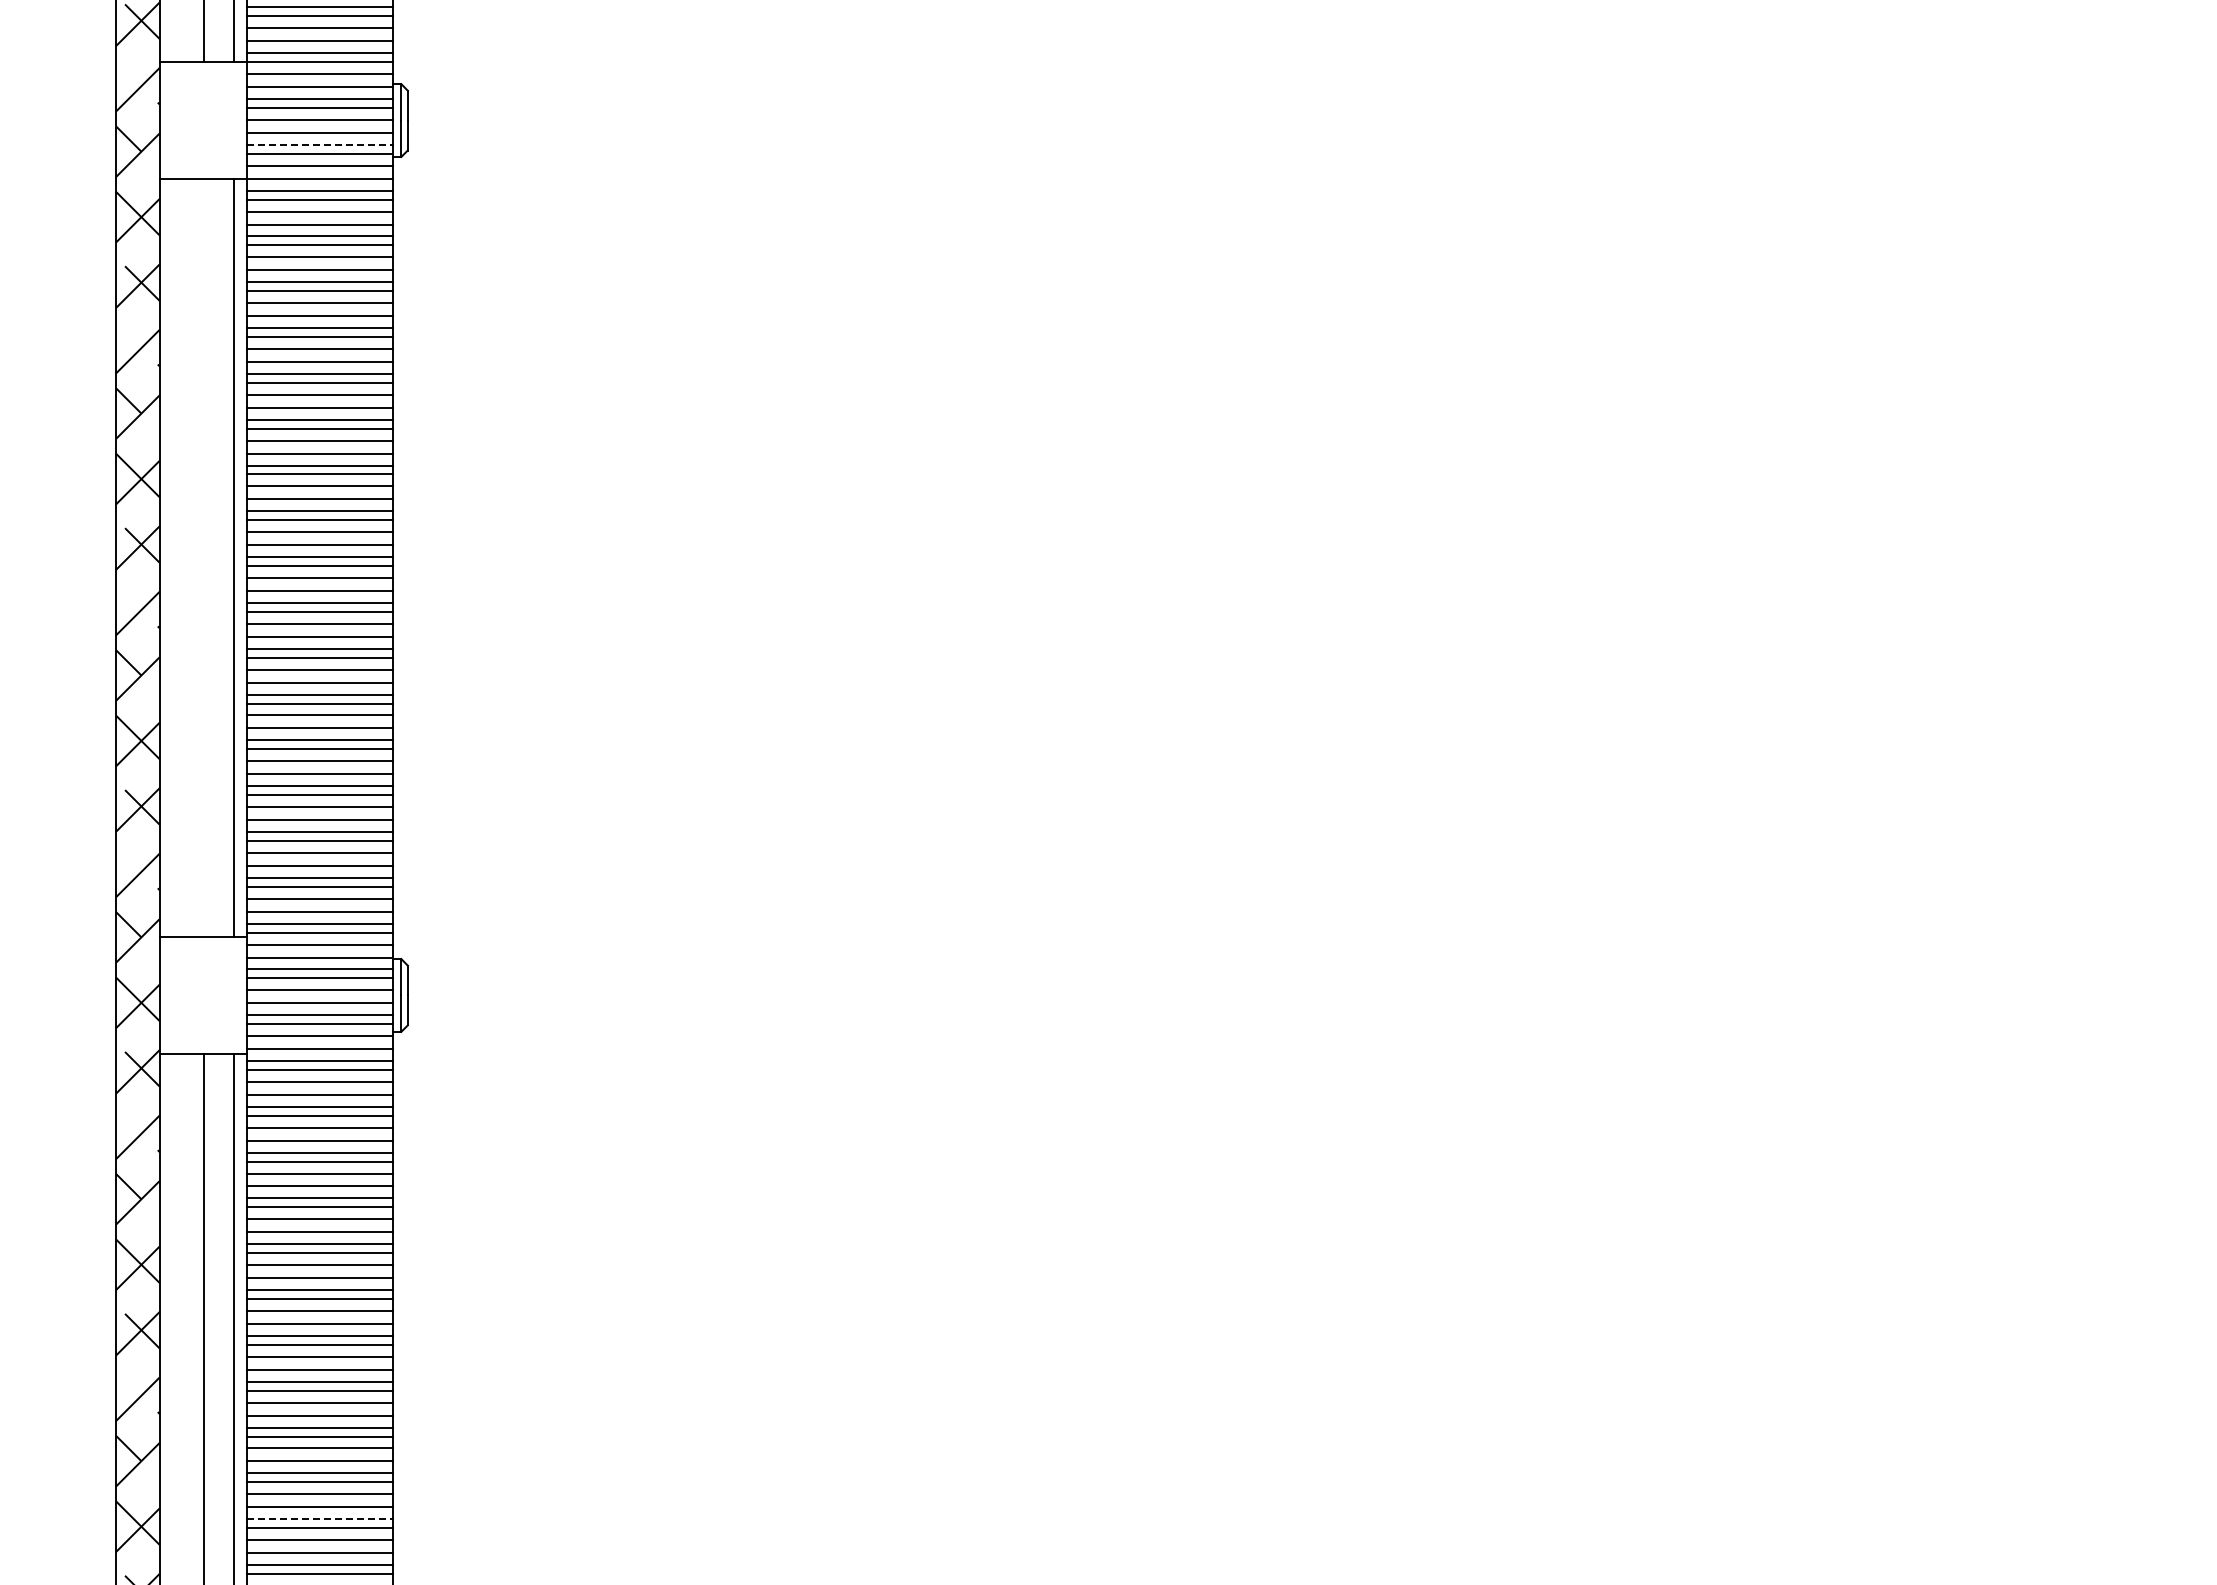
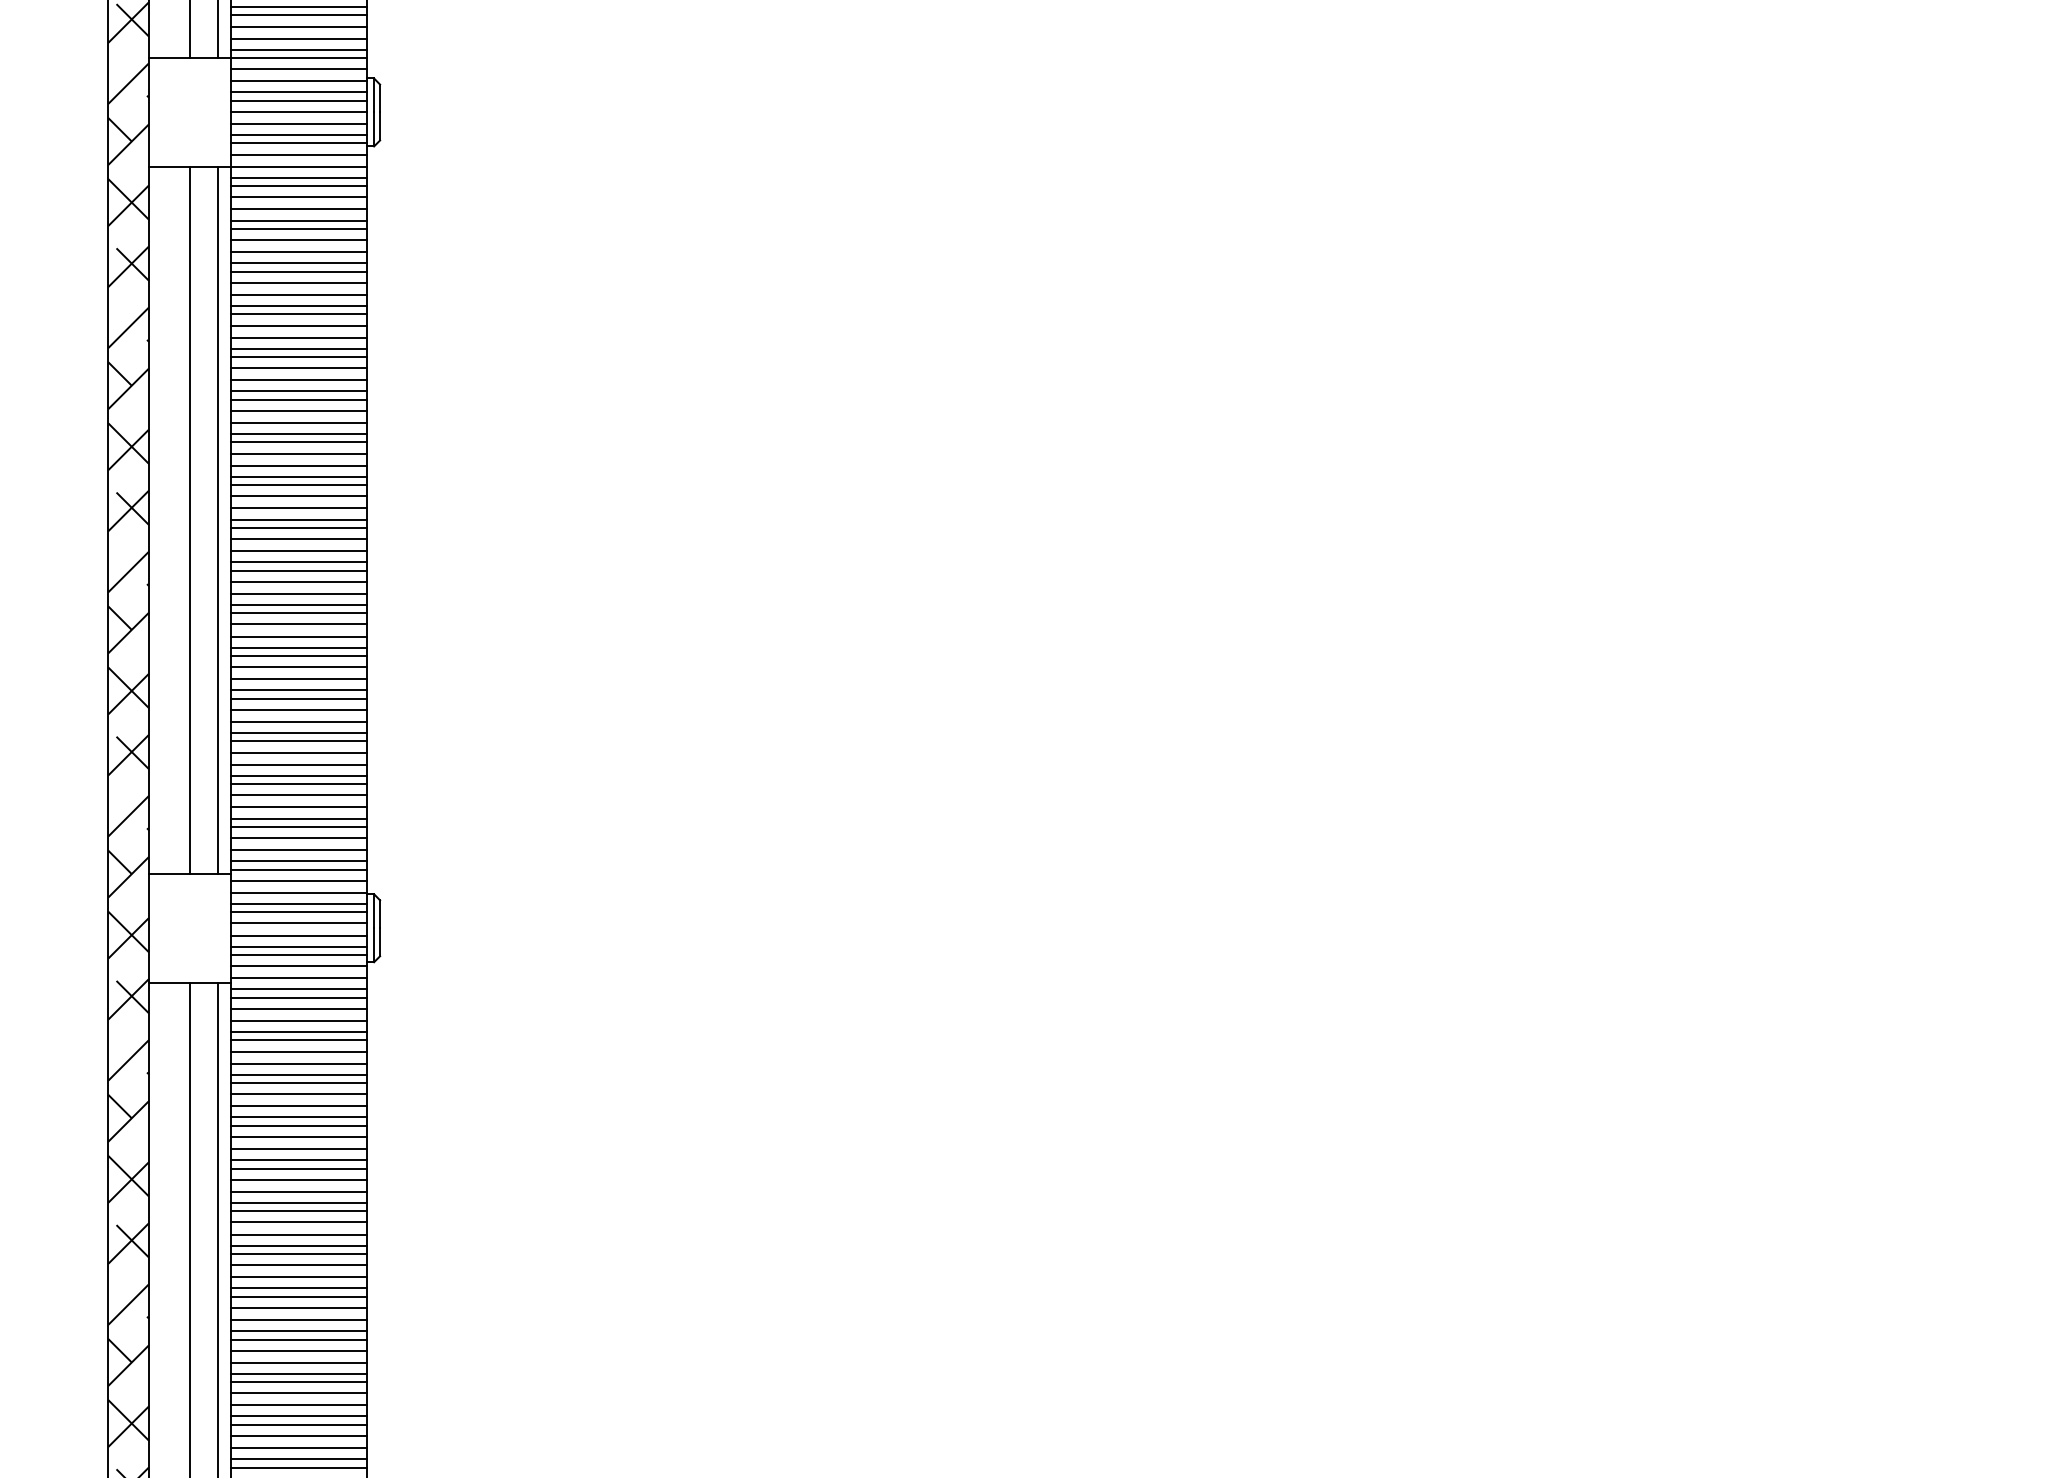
line: (320, 144) -> (298, 134), dashed -> solid
line: (203, 557) -> (189, 519), added
line: (320, 1519) -> (298, 1416), dashed -> solid

